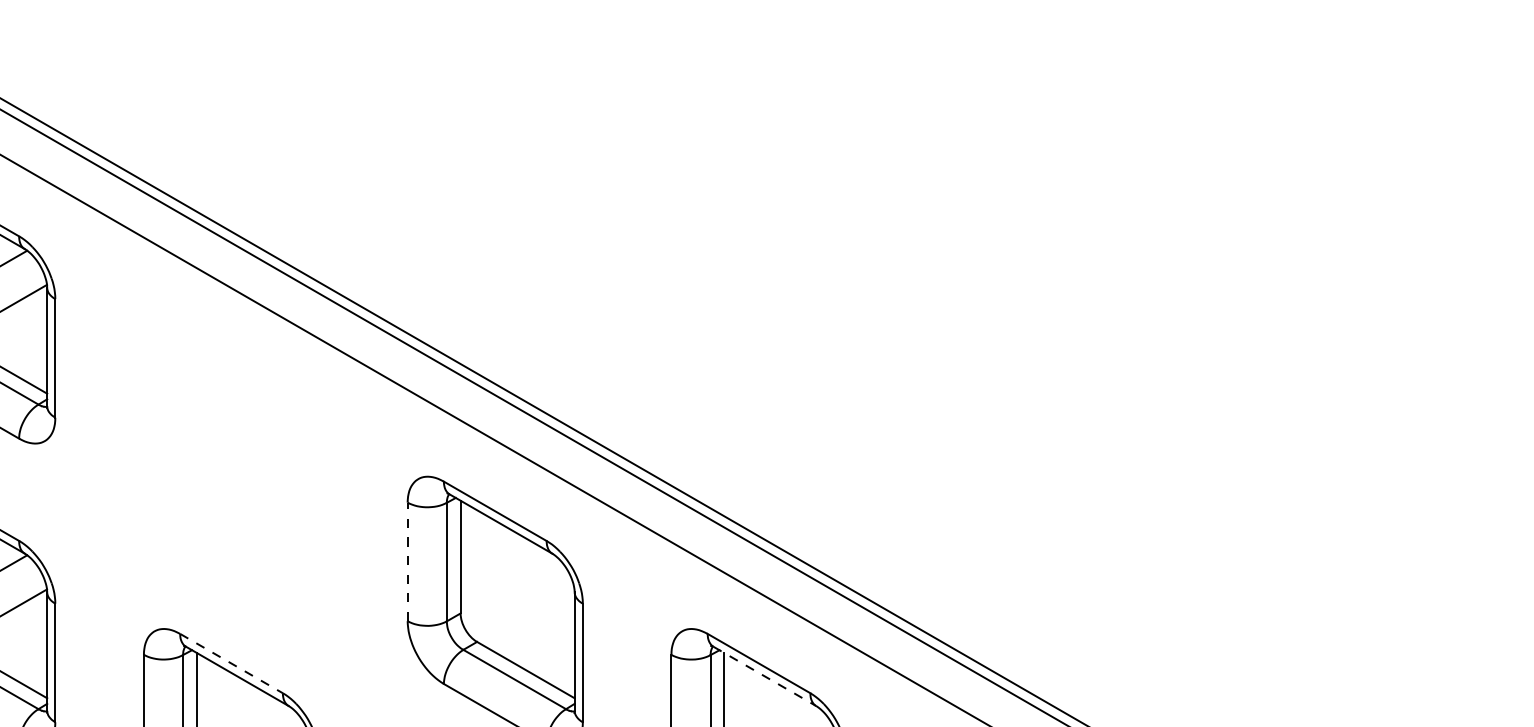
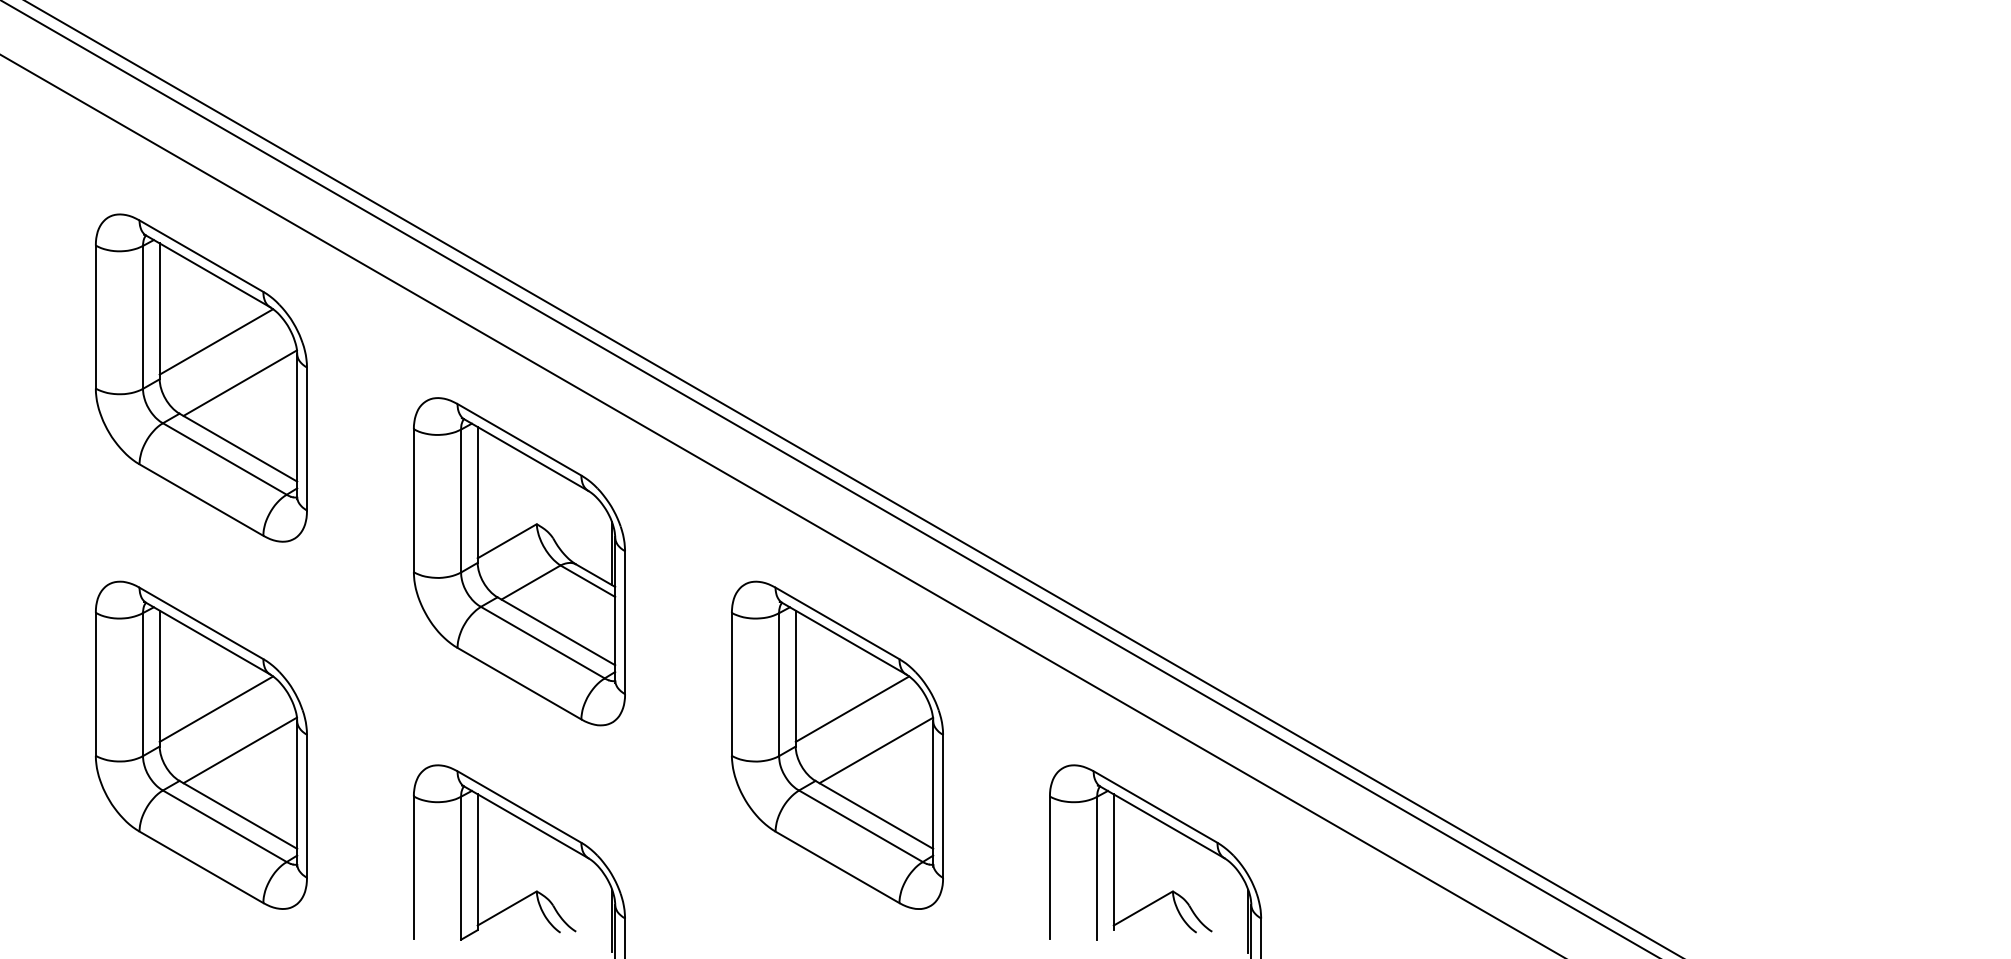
part: (231, 459) -> (519, 561), added
line: (407, 561) -> (731, 683), dashed -> solid
line: (507, 581) -> (852, 708), added
line: (527, 616) -> (876, 750), added
line: (231, 663) -> (519, 807), dashed -> solid
line: (764, 676) -> (1162, 822), dashed -> solid

